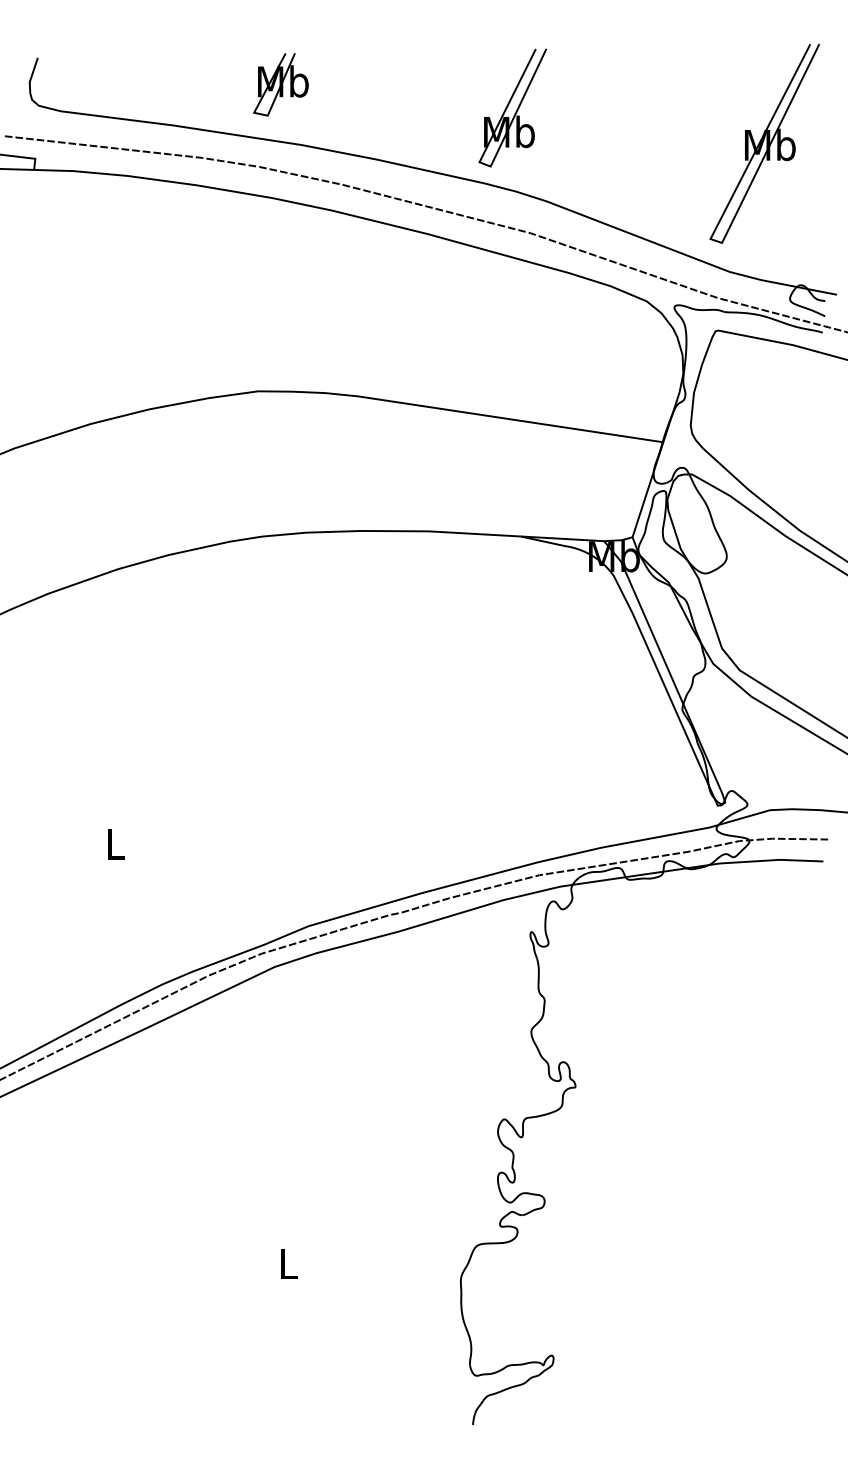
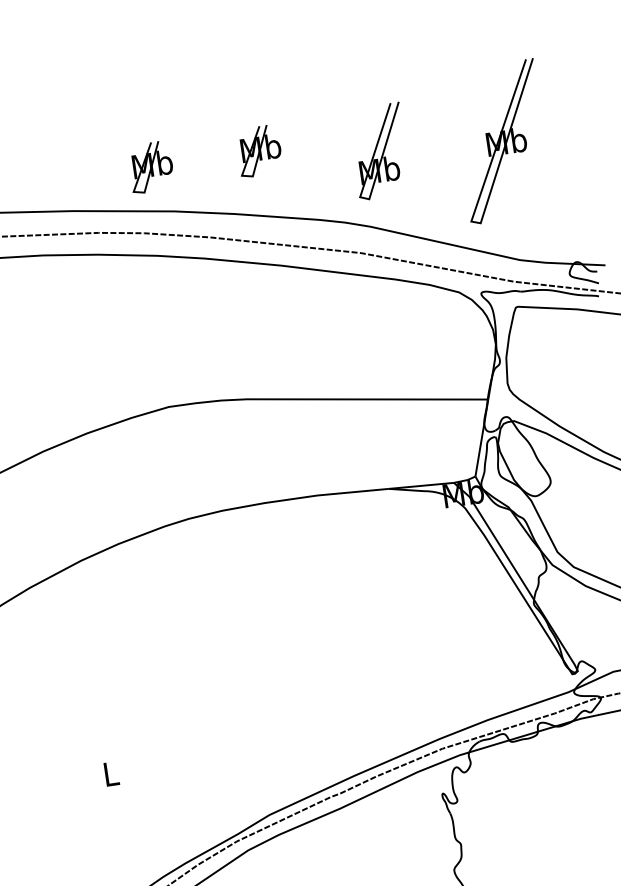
part: (420, 84) -> (259, 150), added
part: (512, 107) -> (379, 151), moved
part: (764, 143) -> (502, 141), moved

